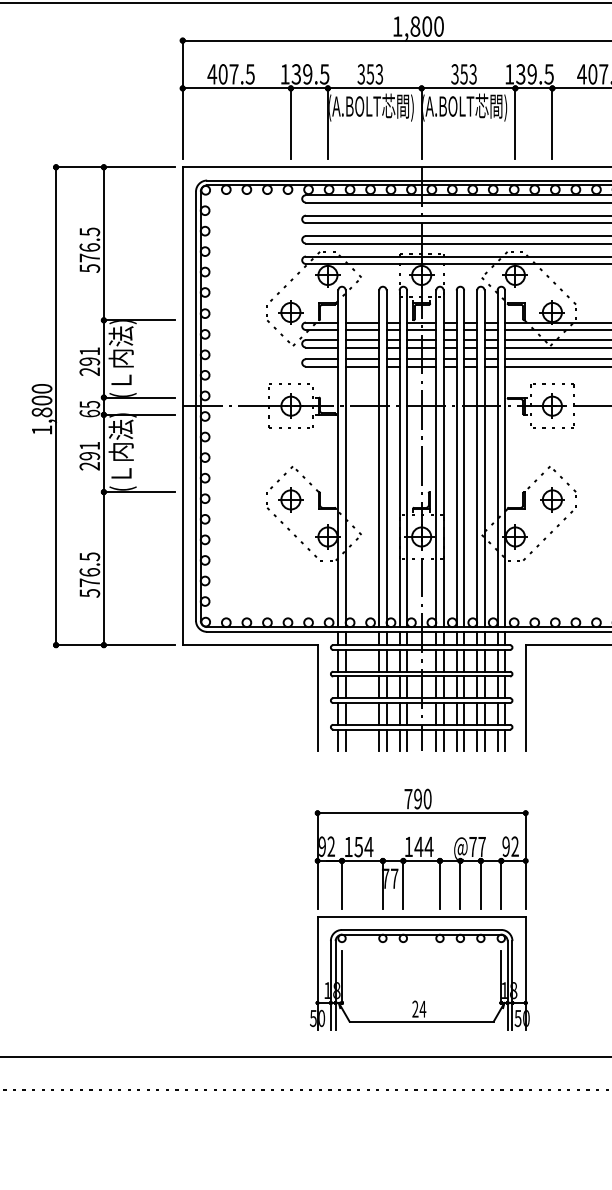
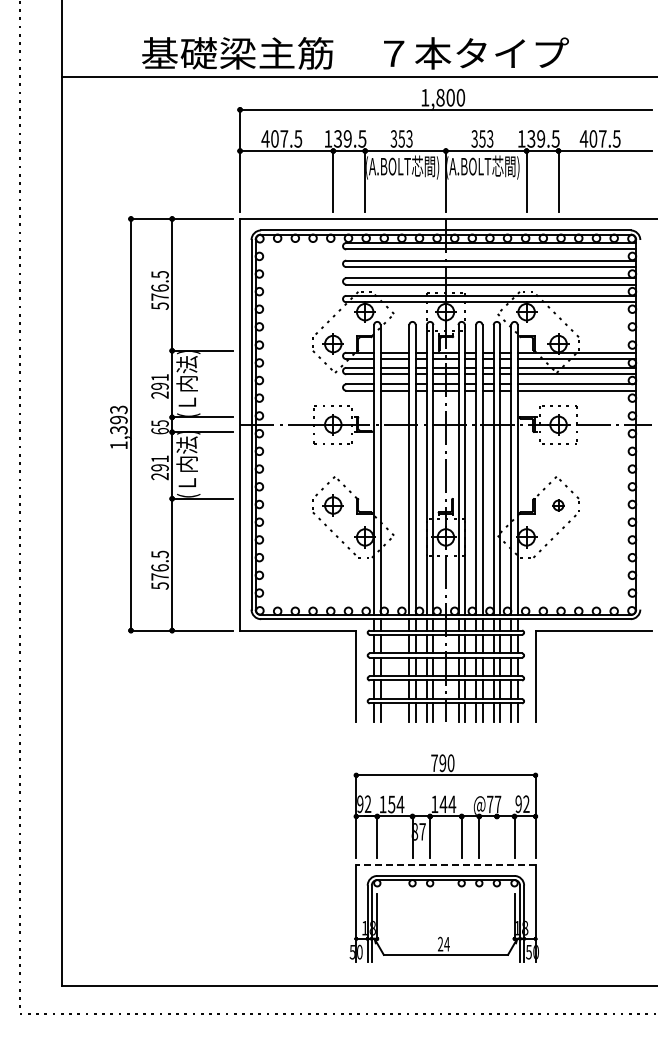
text: (41, 400) -> (118, 419), 1,800 -> 1,393
part: (552, 499) -> (558, 505), size x0.6
text: (385, 878) -> (414, 831), 77 -> 87
line: (480, 884) -> (496, 836), removed
line: (421, 916) -> (445, 864), solid -> dashed

